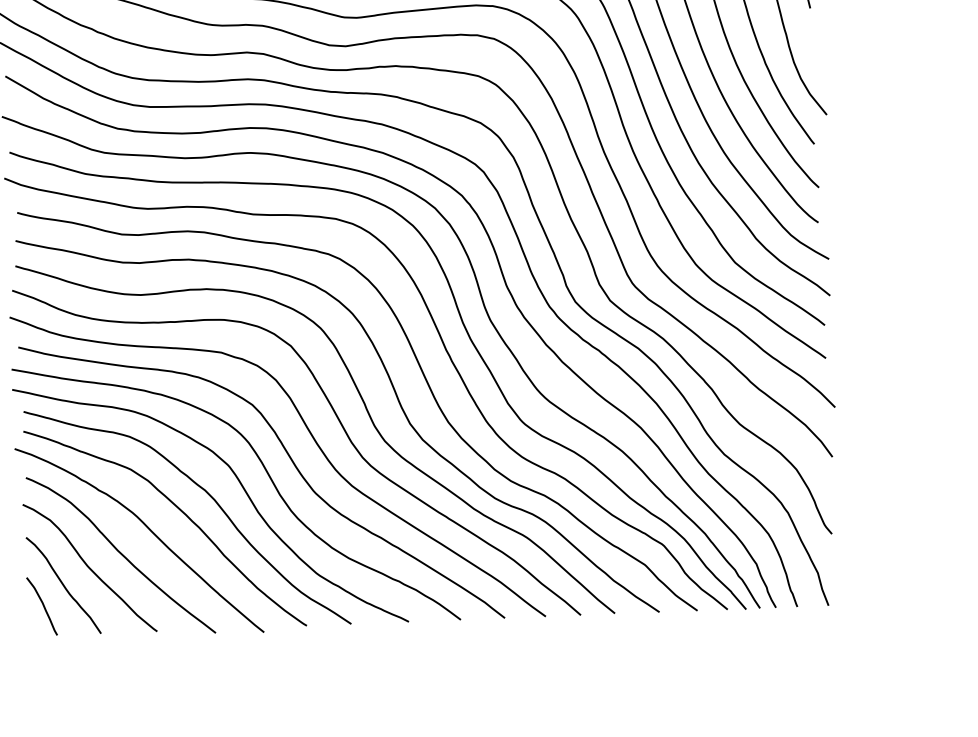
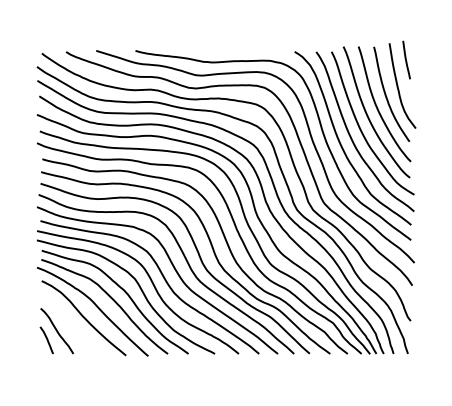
curve: (89, 567) -> (69, 323), removed

